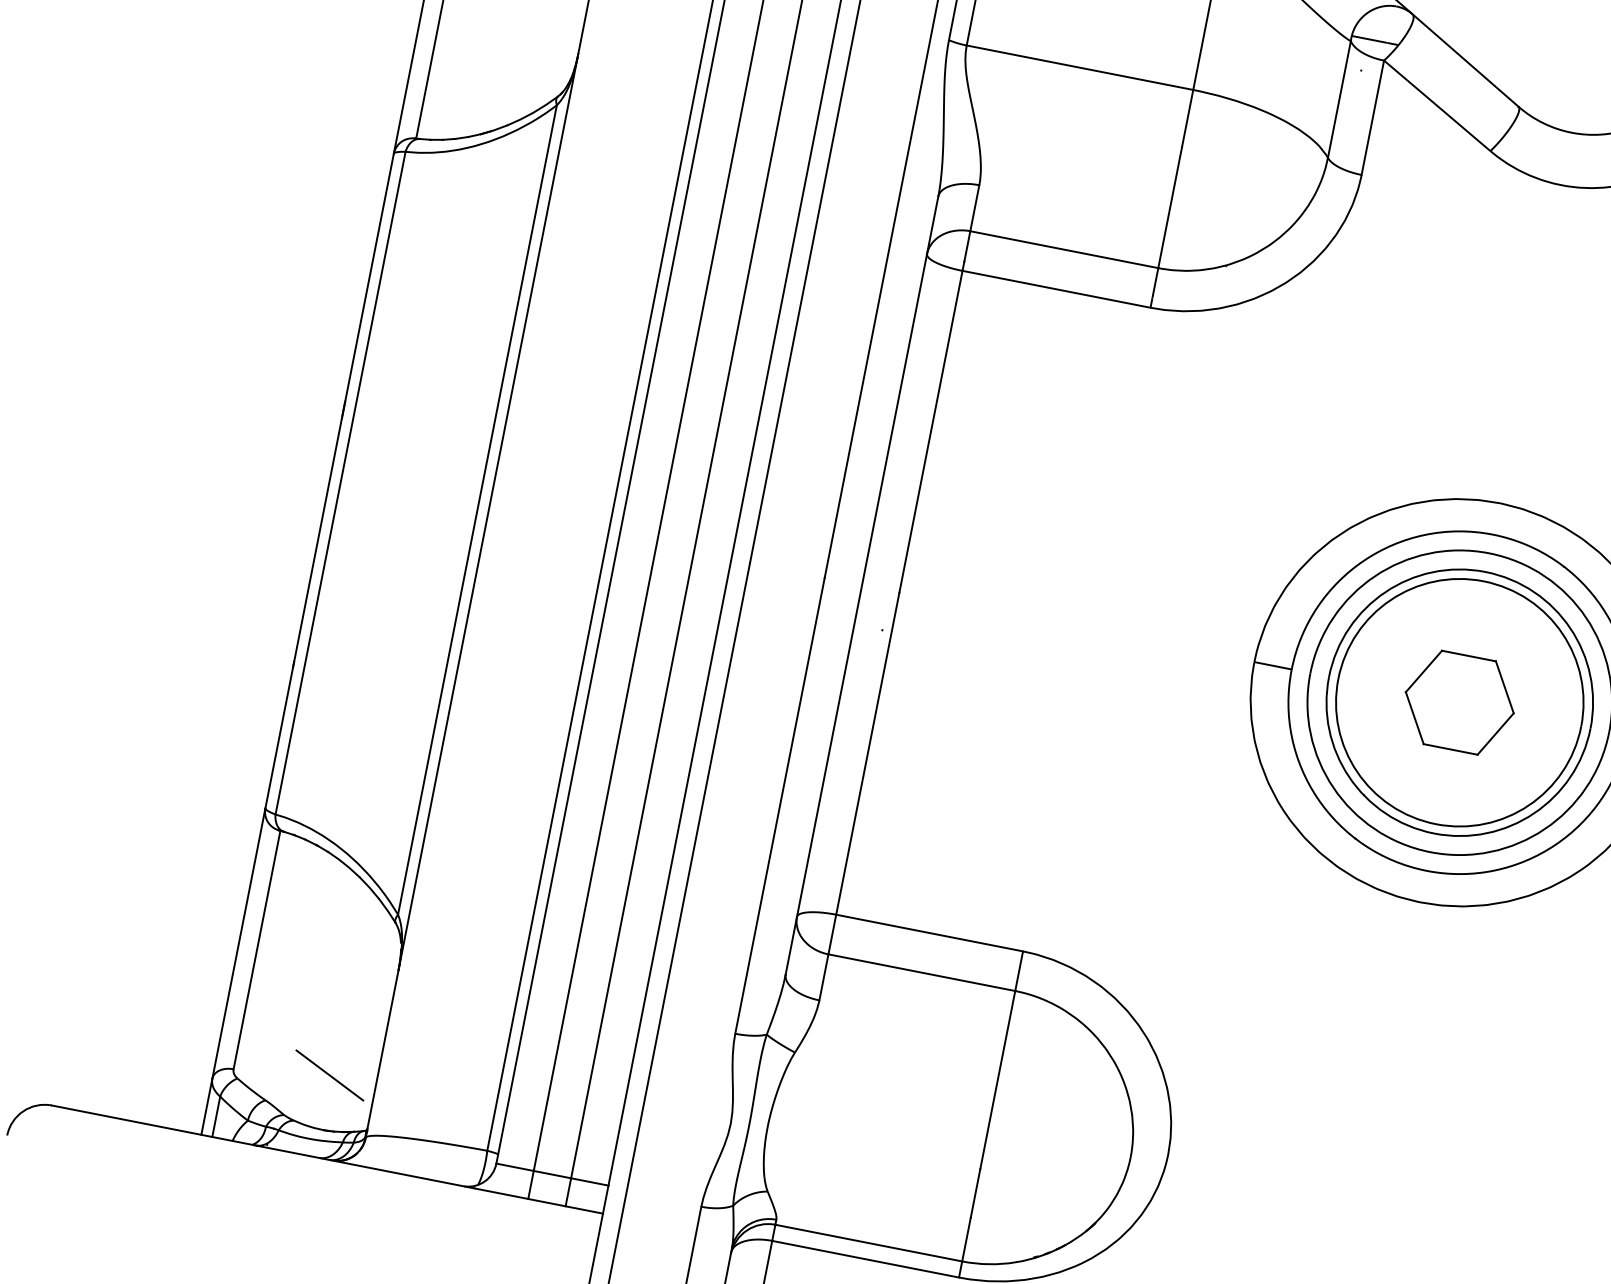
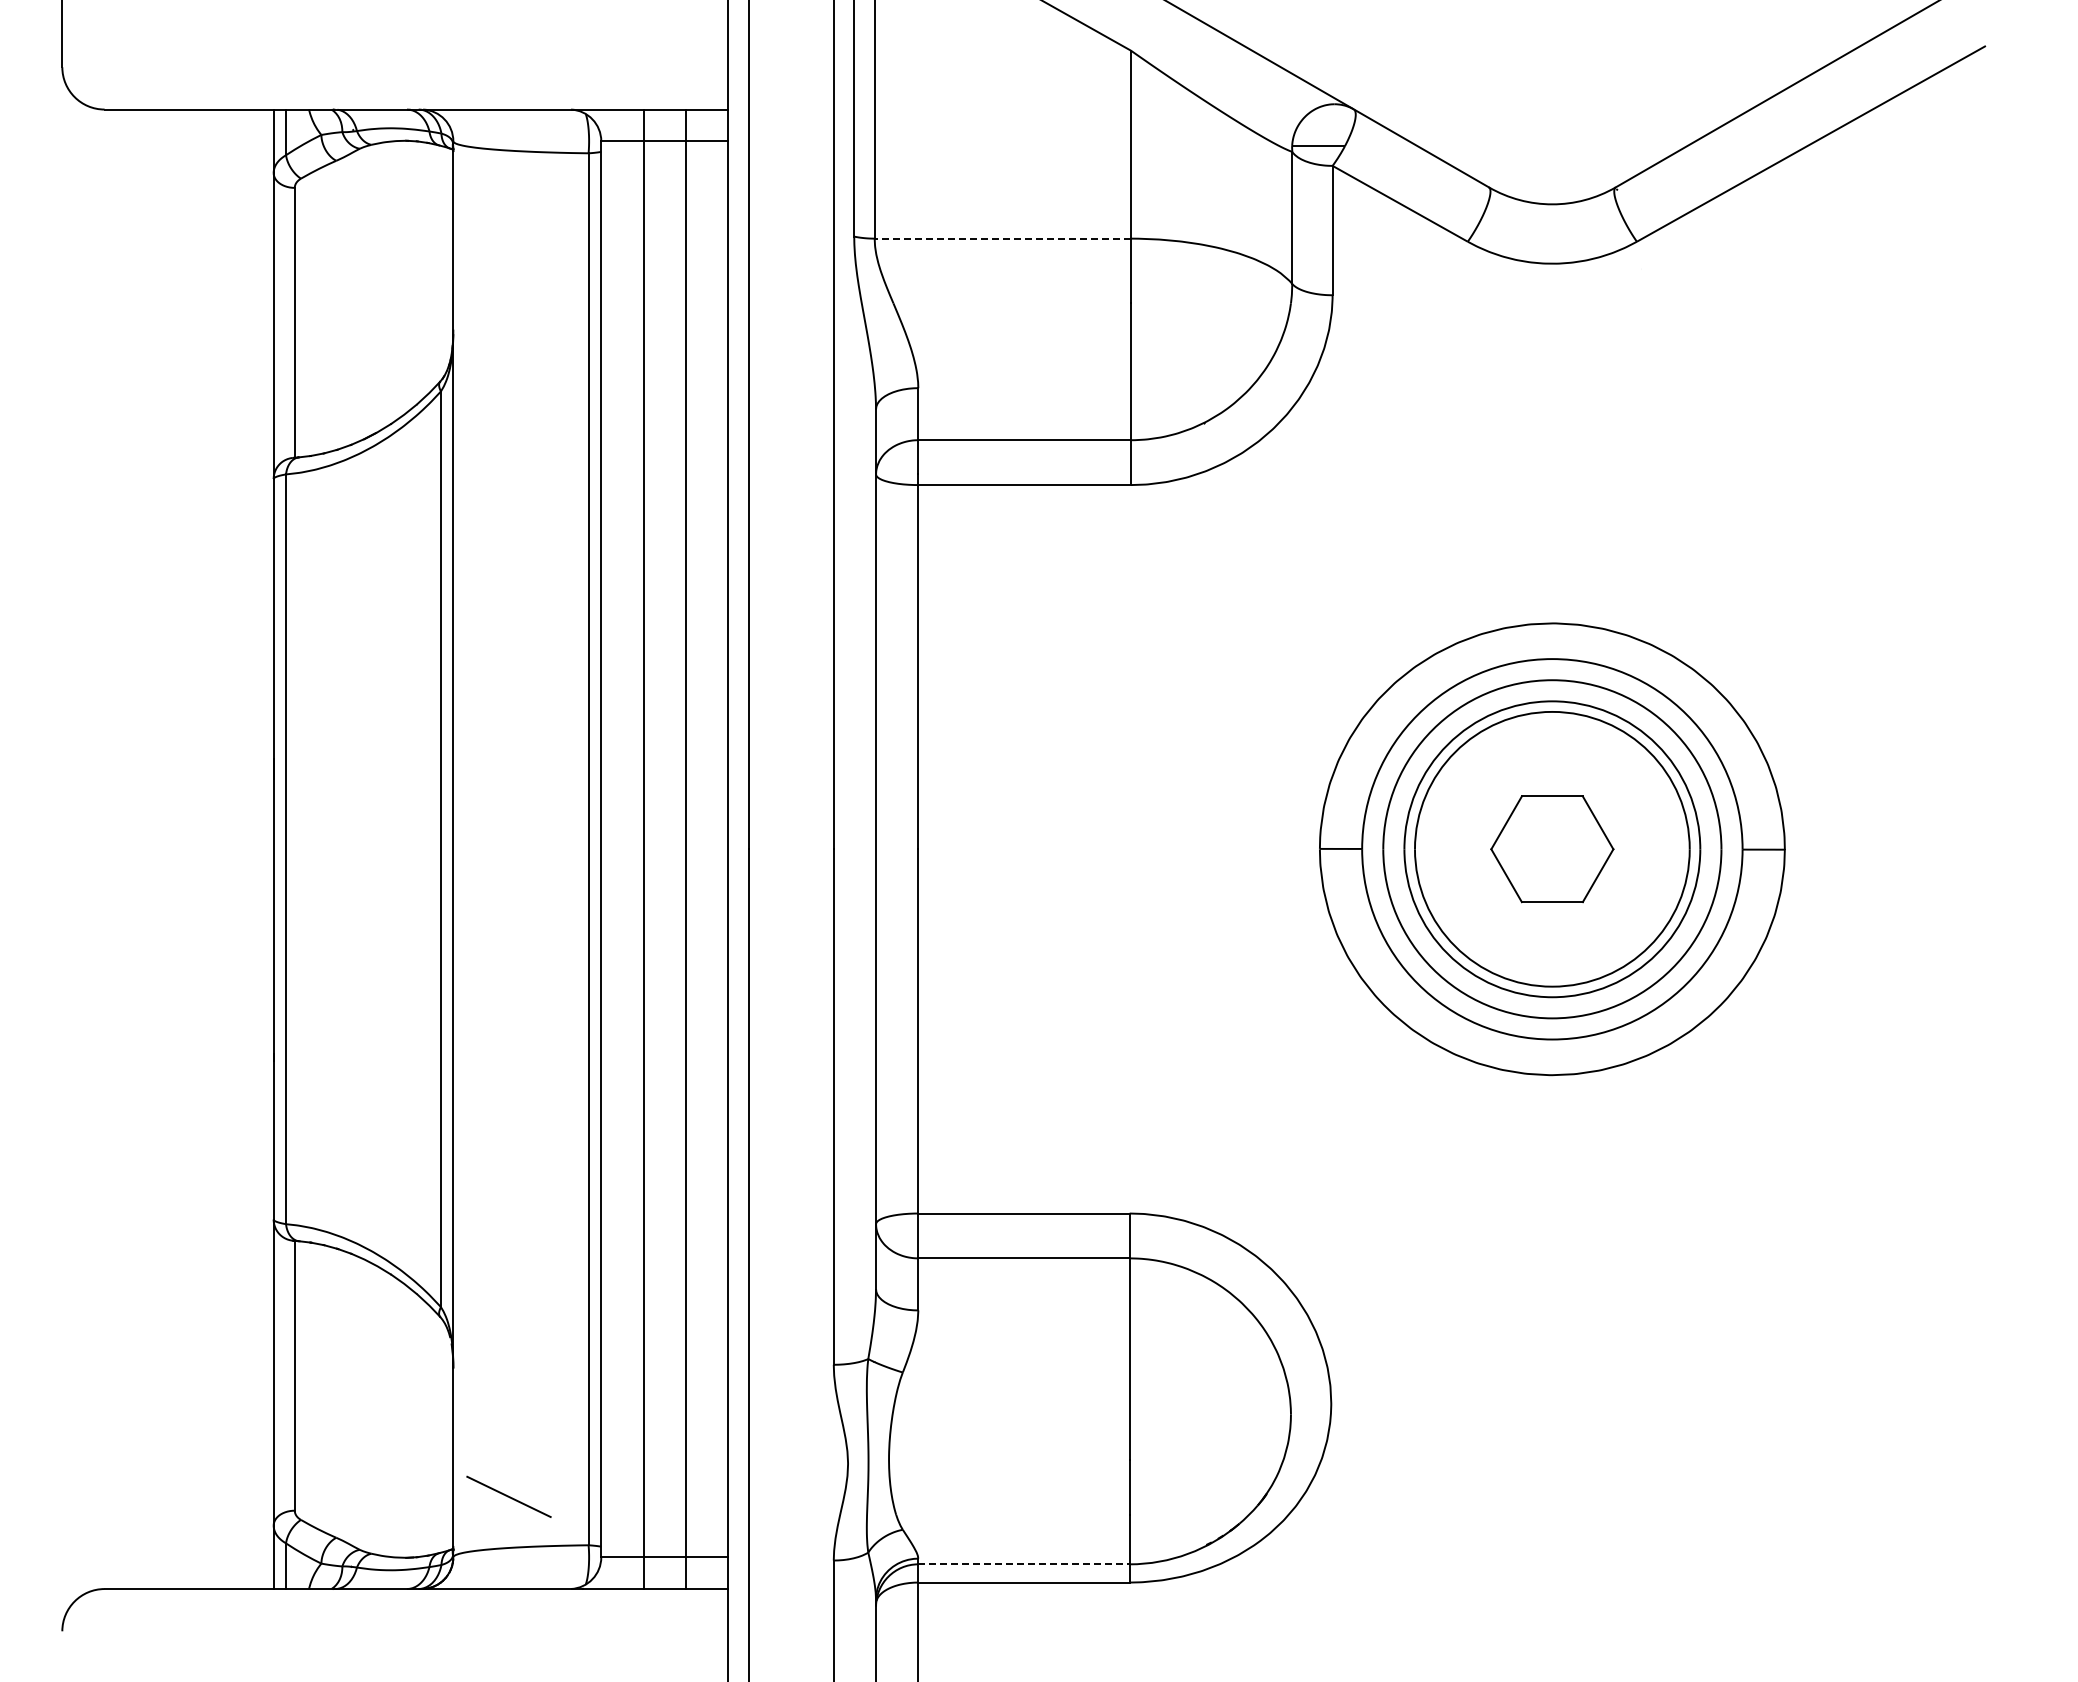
line: (1079, 67) -> (1002, 238), solid -> dashed
line: (329, 1075) -> (508, 1496), moved
line: (868, 1243) -> (1023, 1564), solid -> dashed

